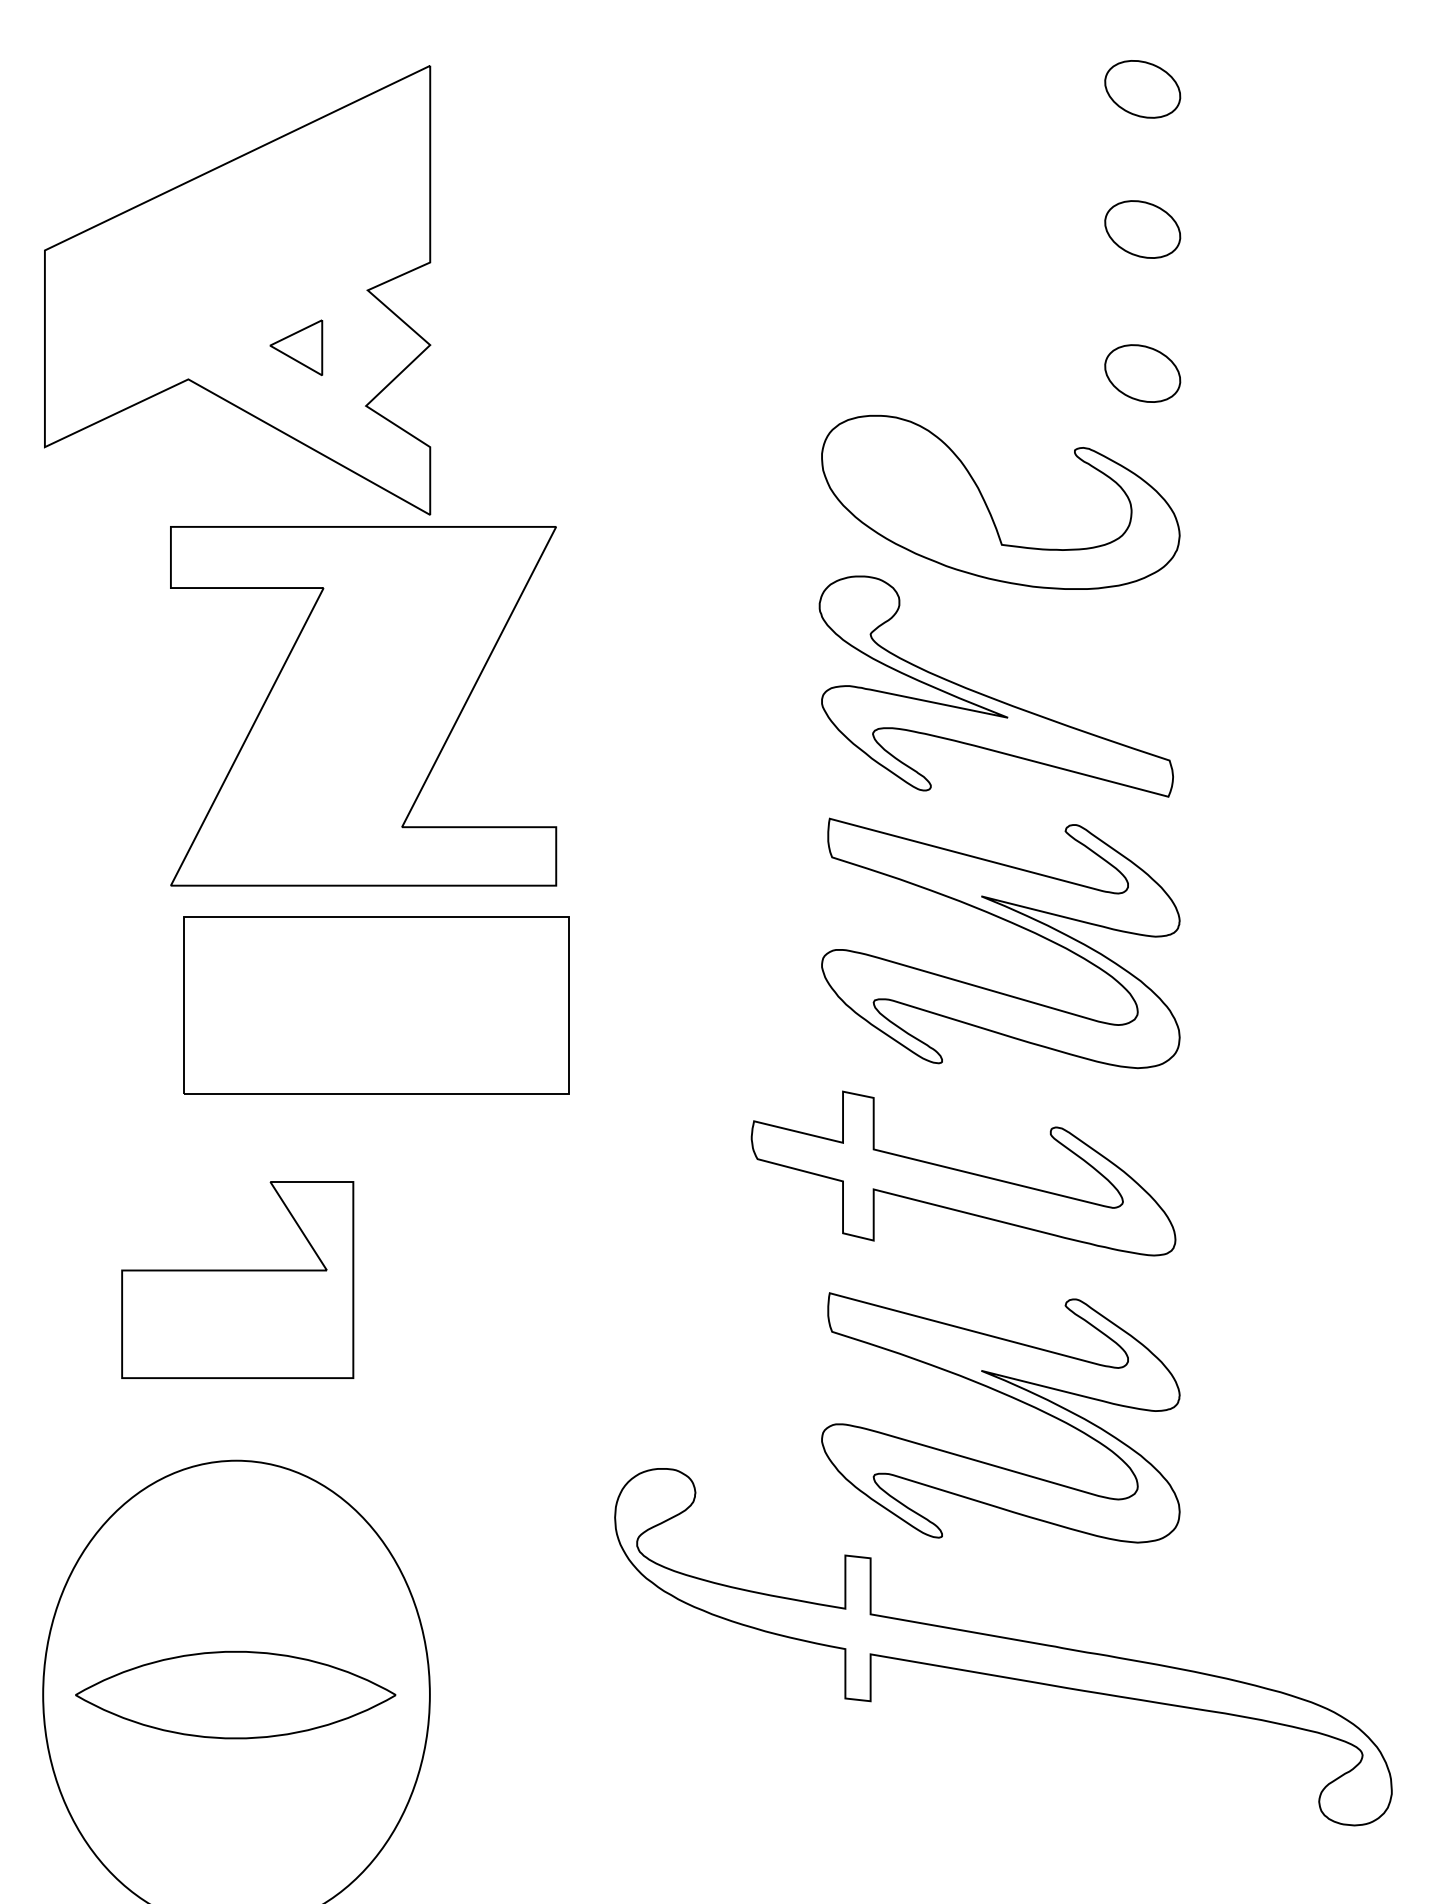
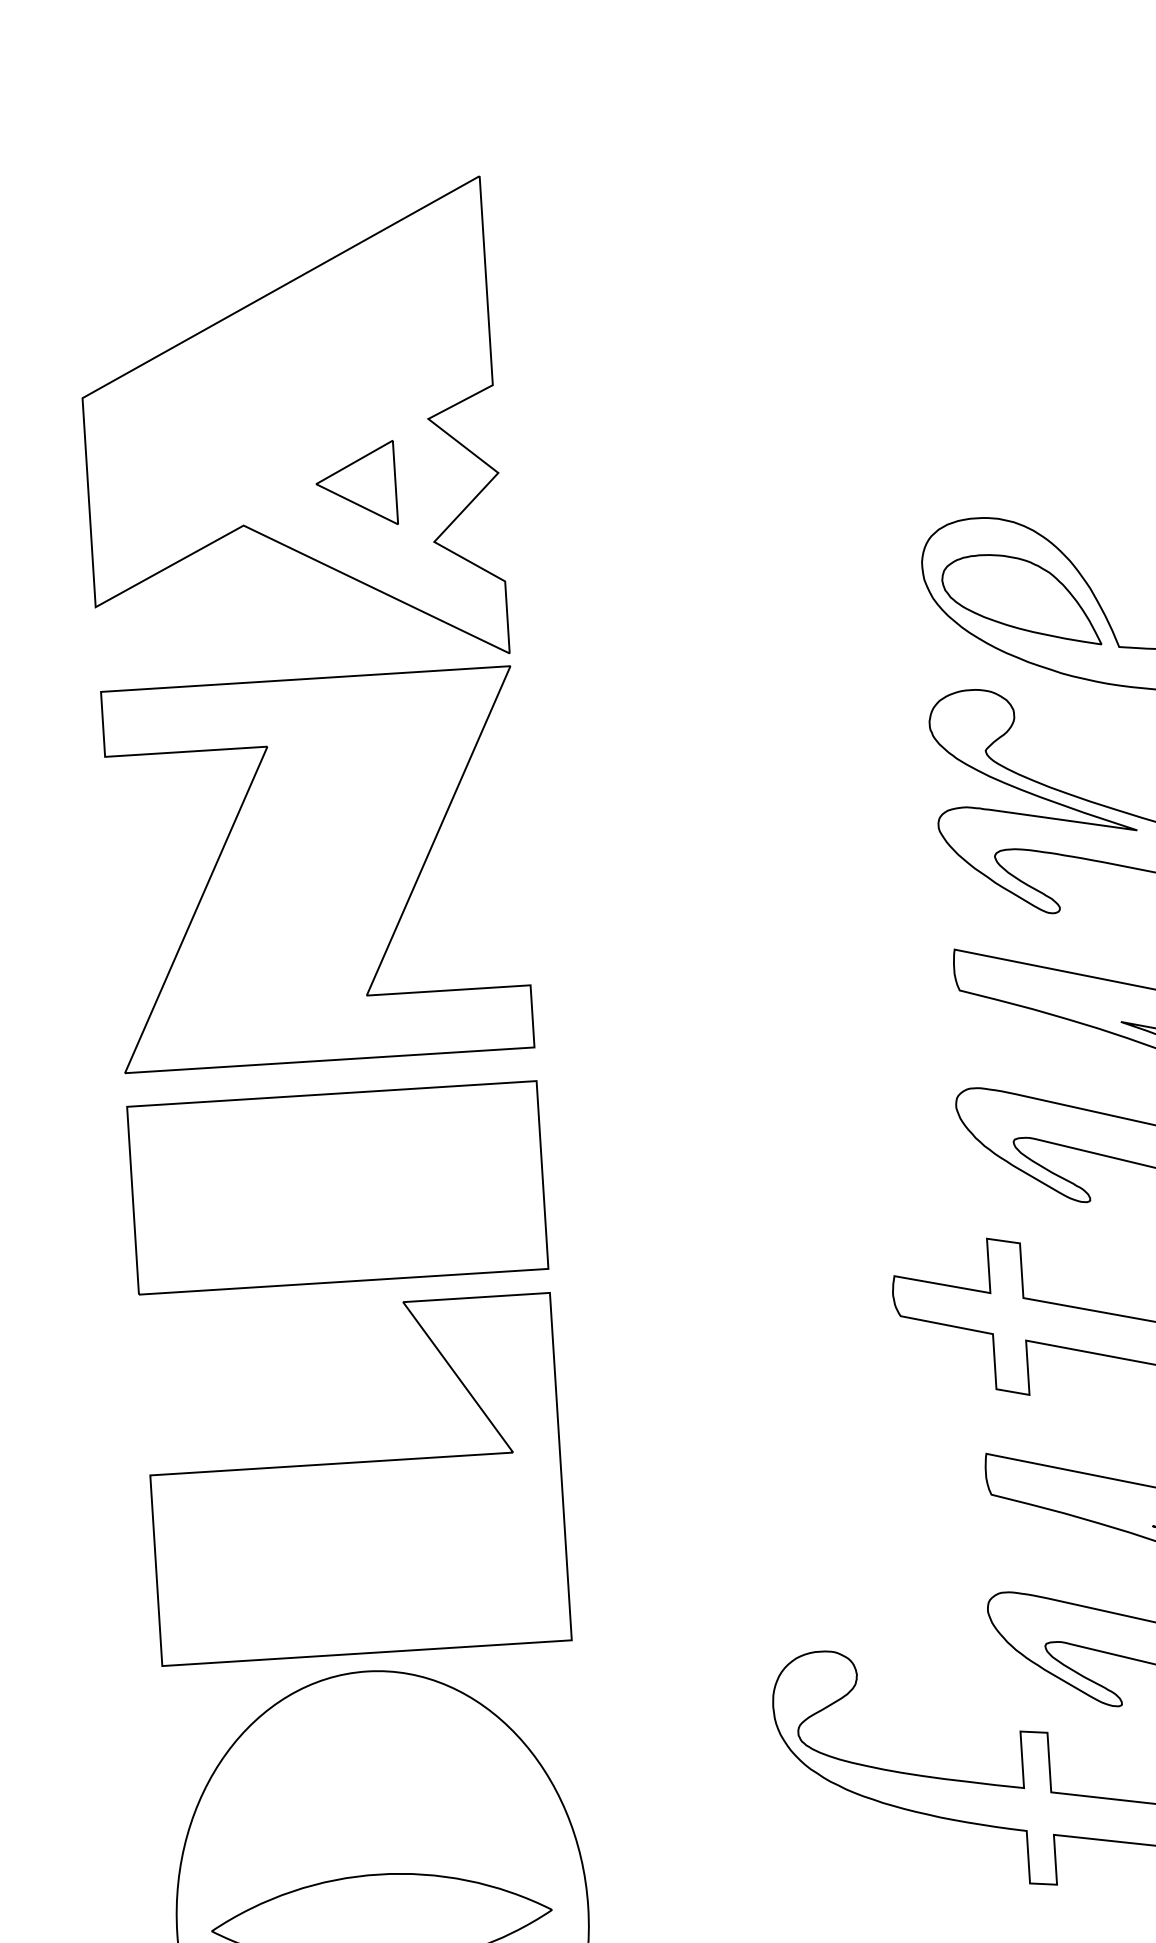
part: (296, 347) -> (356, 484), size x1.43
part: (912, 495) -> (1020, 600), added
part: (363, 706) -> (317, 869), moved
part: (376, 1005) -> (337, 1187), moved
part: (237, 1279) -> (356, 1478), size x1.67

